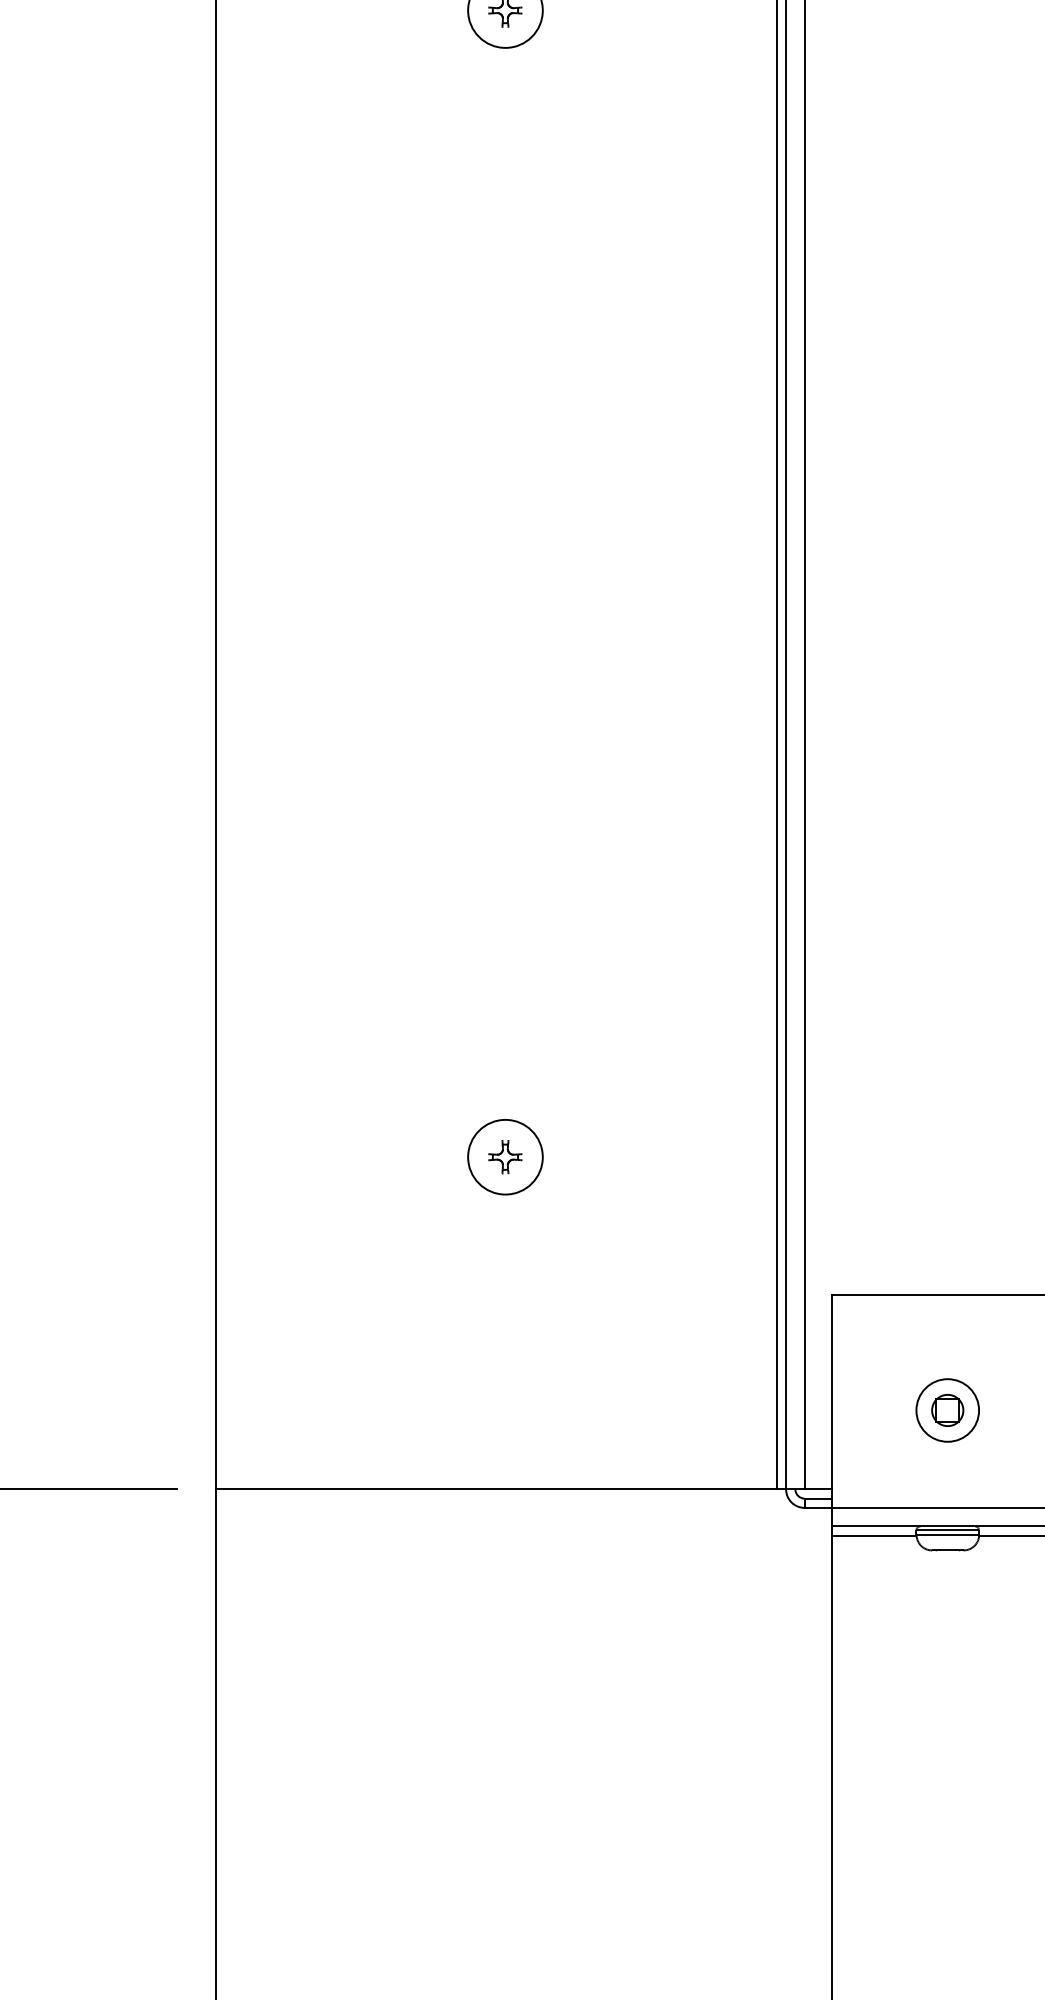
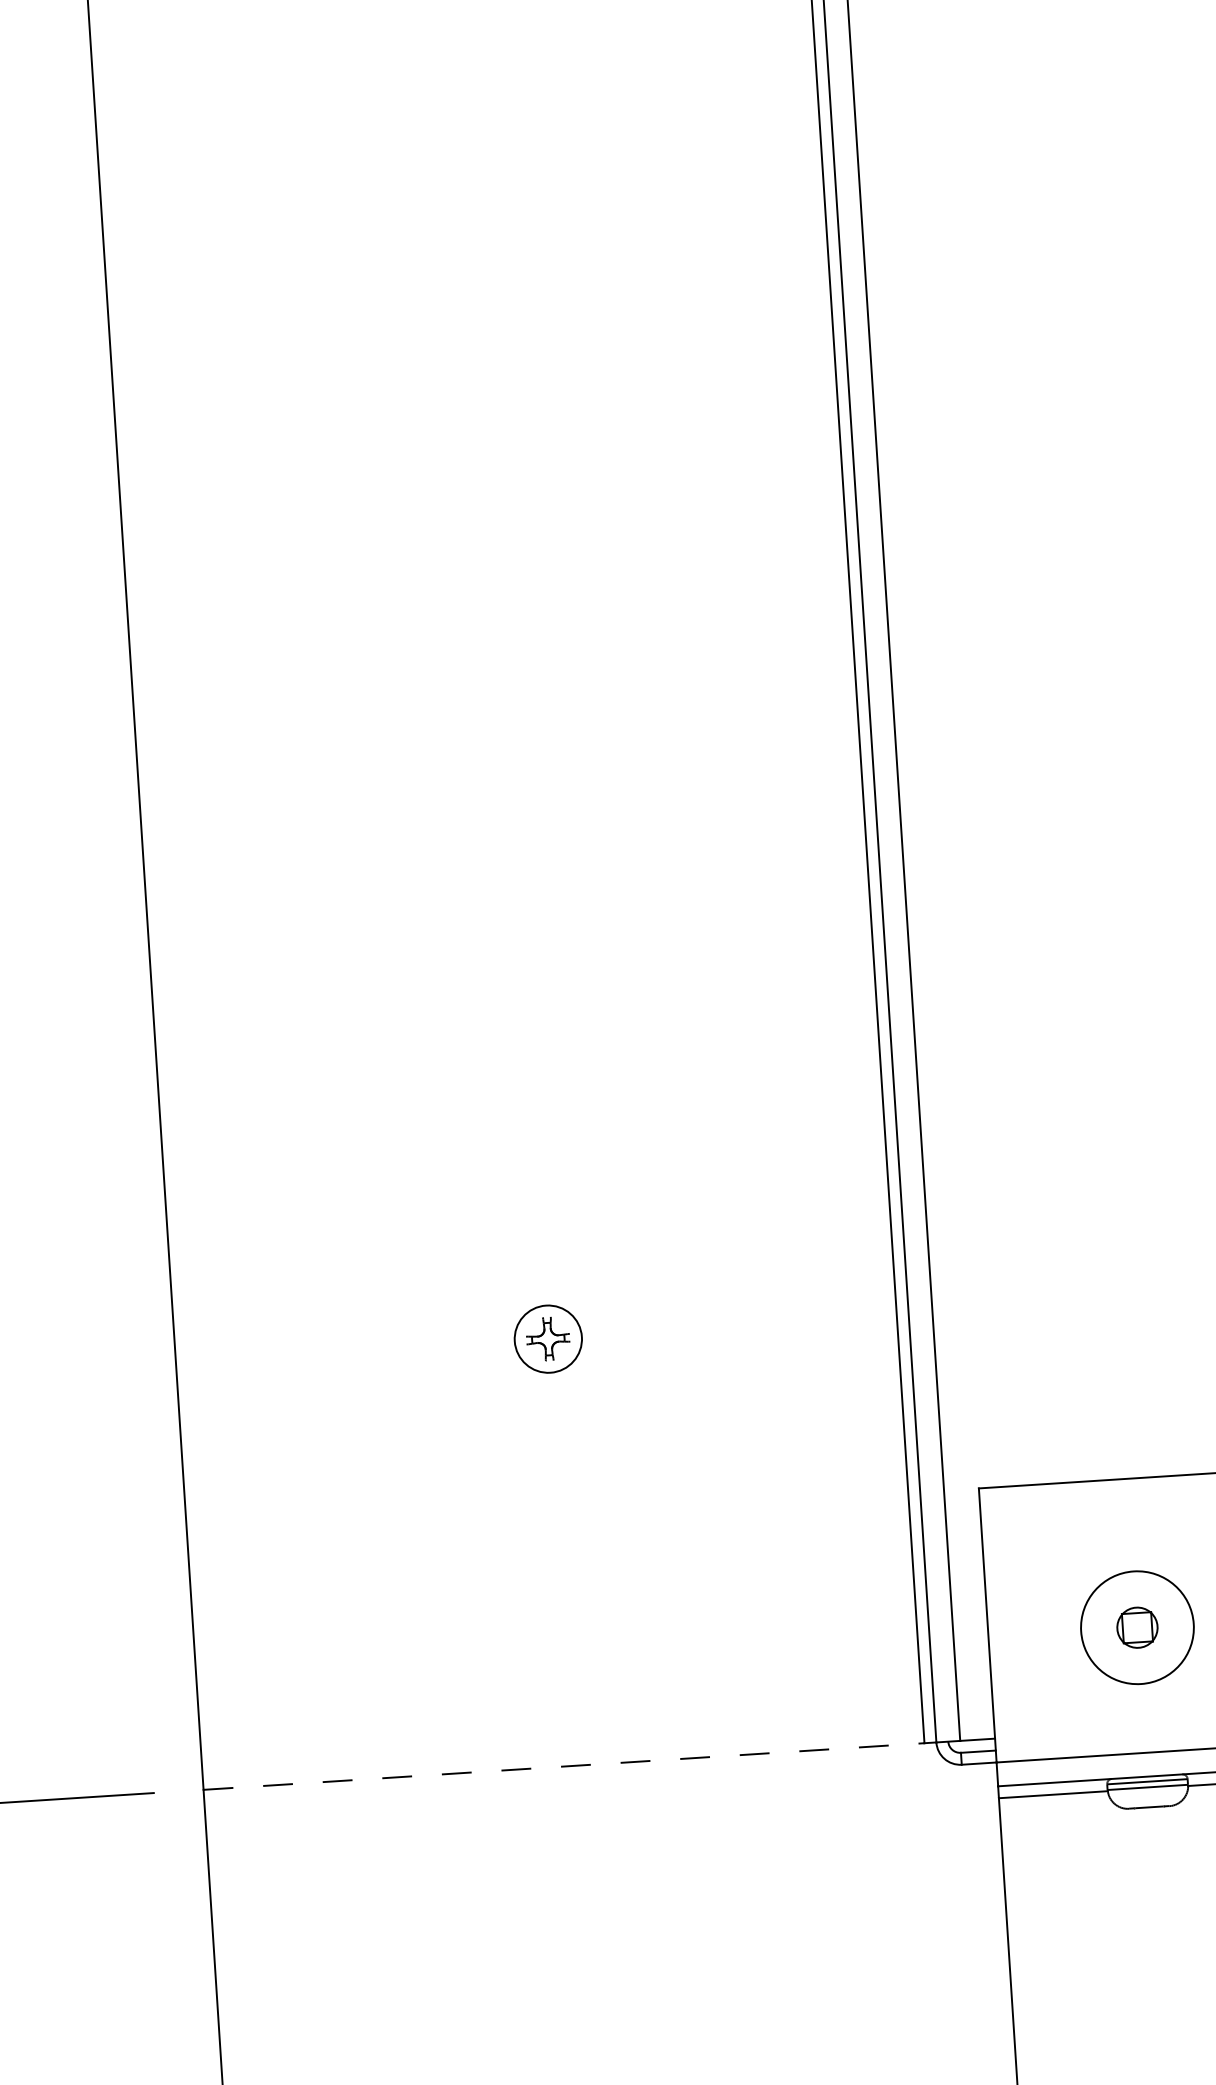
circle: (505, 1156) -> (548, 1338), size x0.7
circle: (947, 1410) -> (1137, 1627), size x1.4
line: (496, 1489) -> (564, 1766), solid -> dashed

